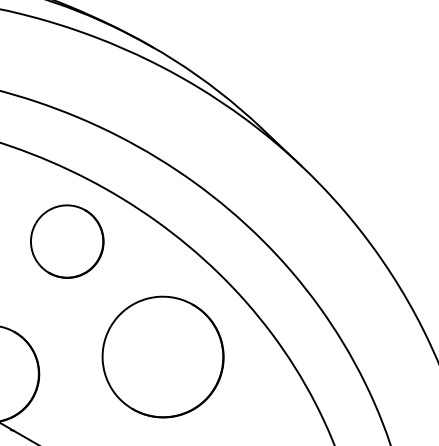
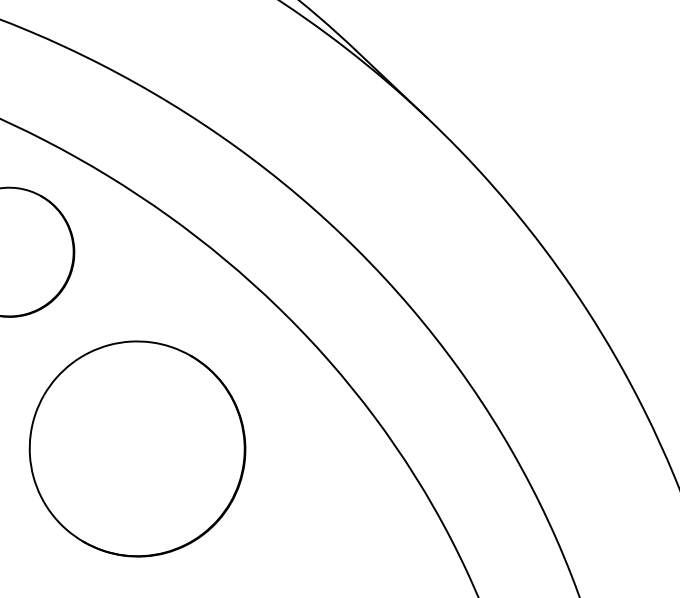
part: (162, 356) -> (136, 447), moved

